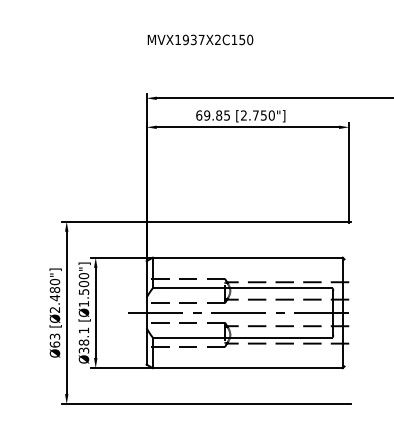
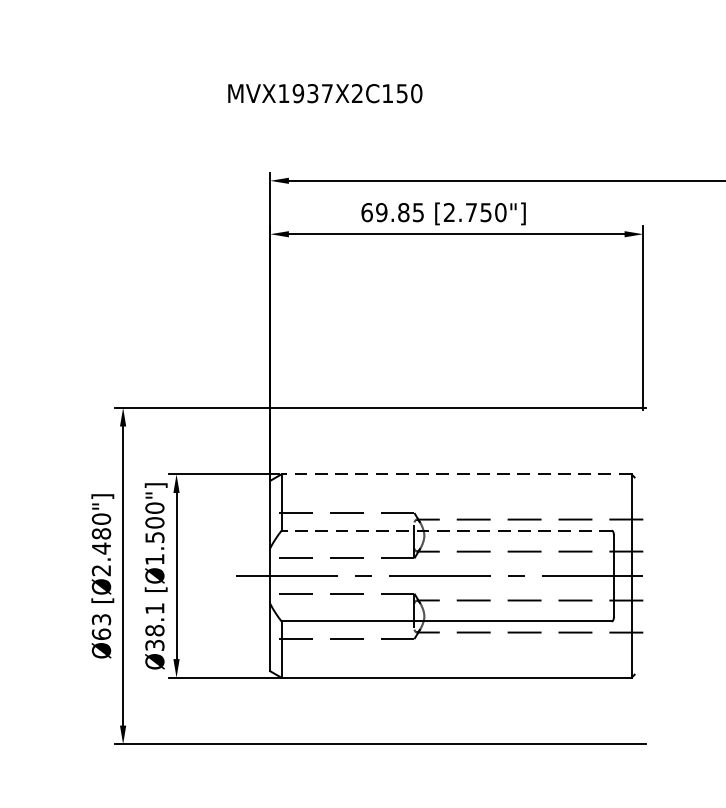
text: (200, 39) -> (325, 92), moved
line: (247, 257) -> (455, 473), solid -> dashed
line: (242, 288) -> (446, 531), solid -> dashed

